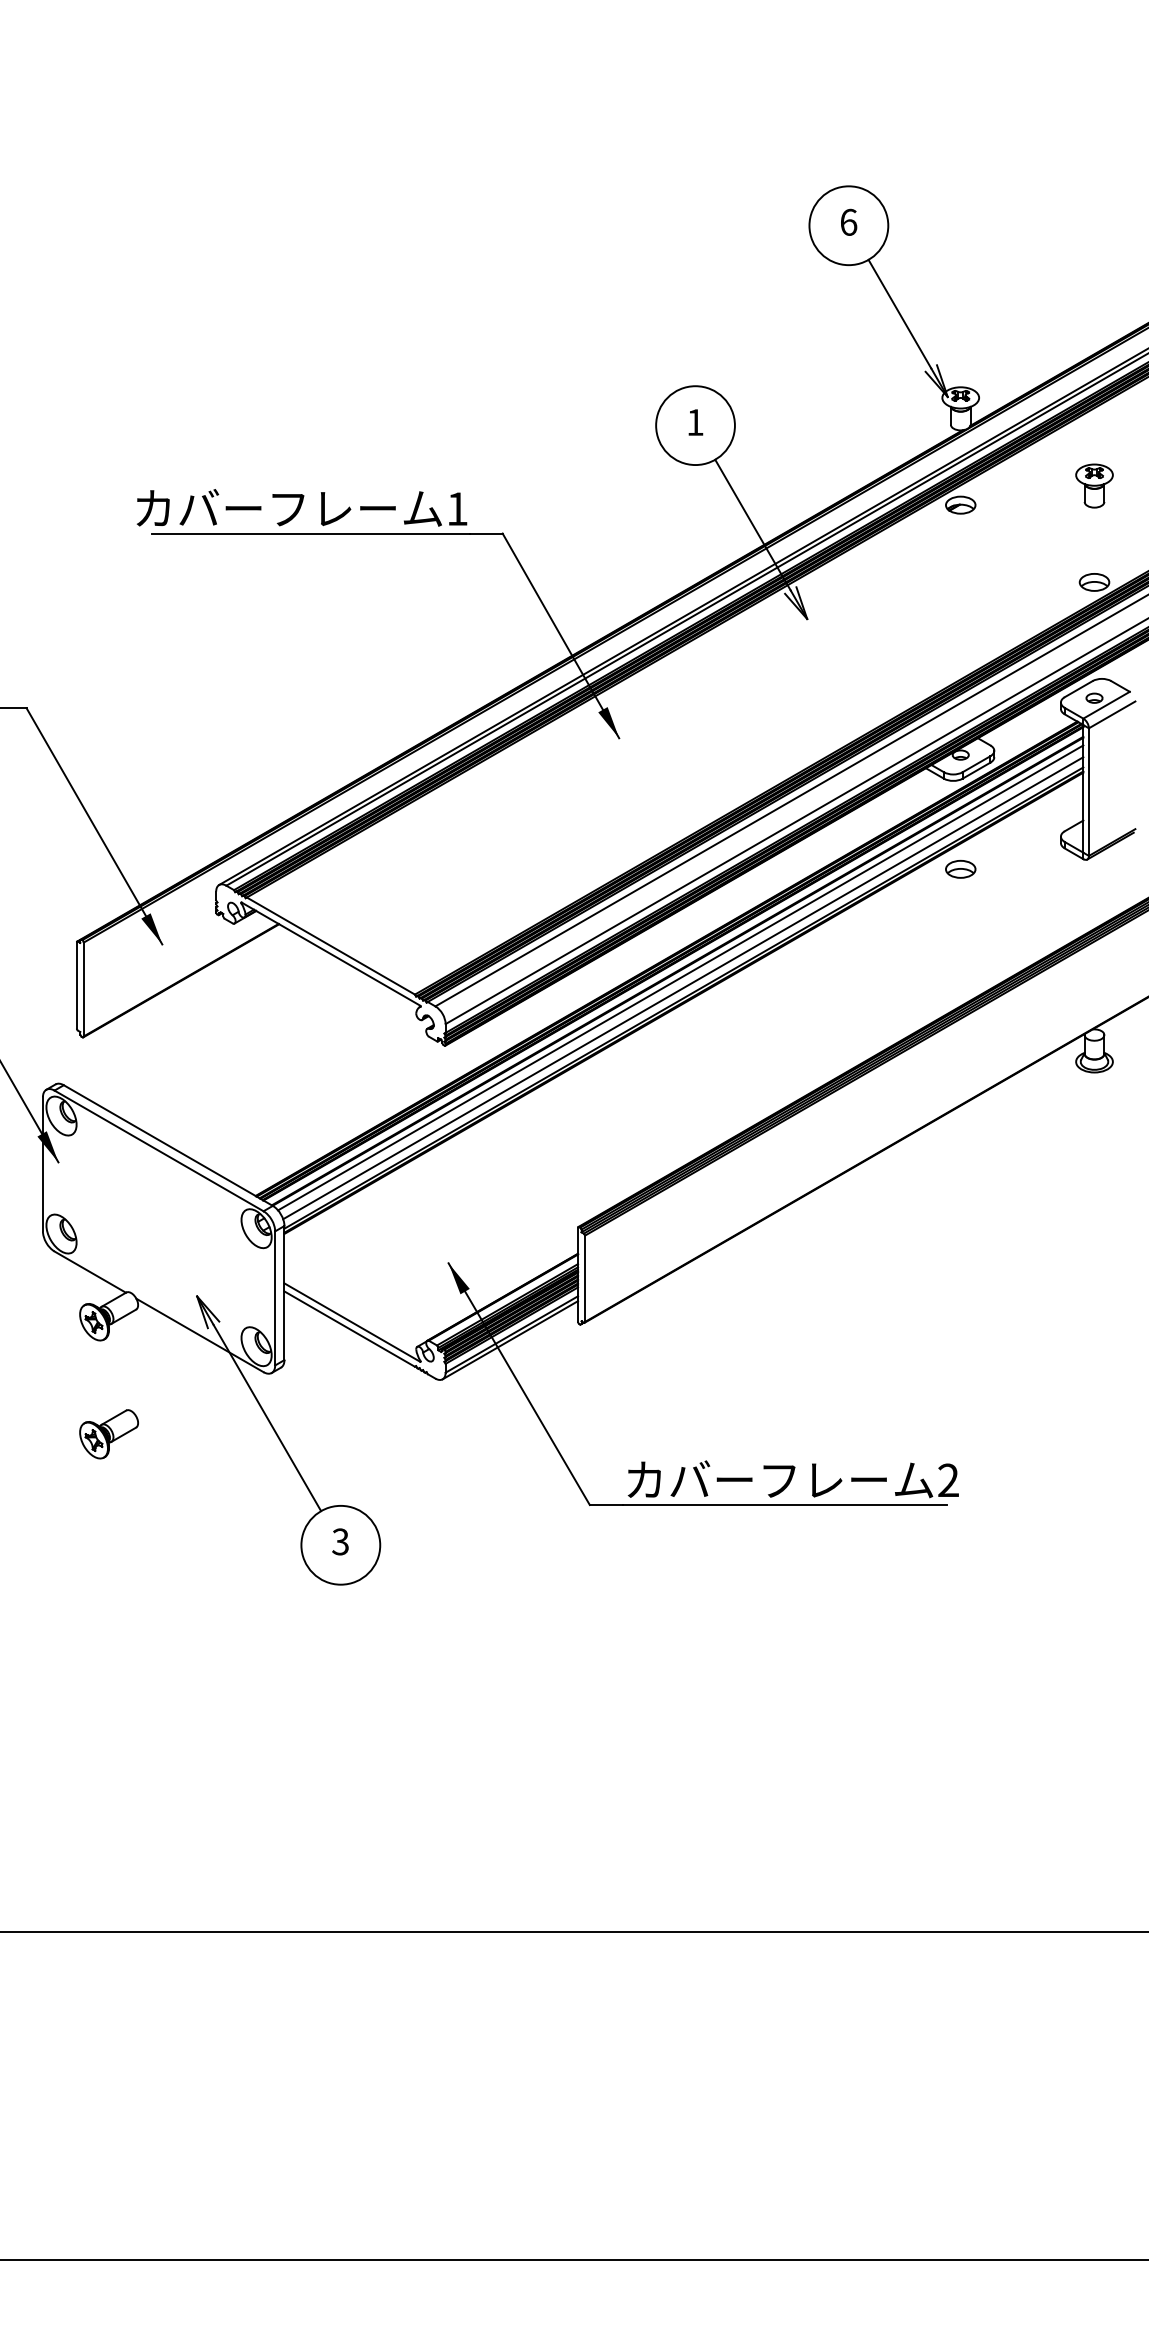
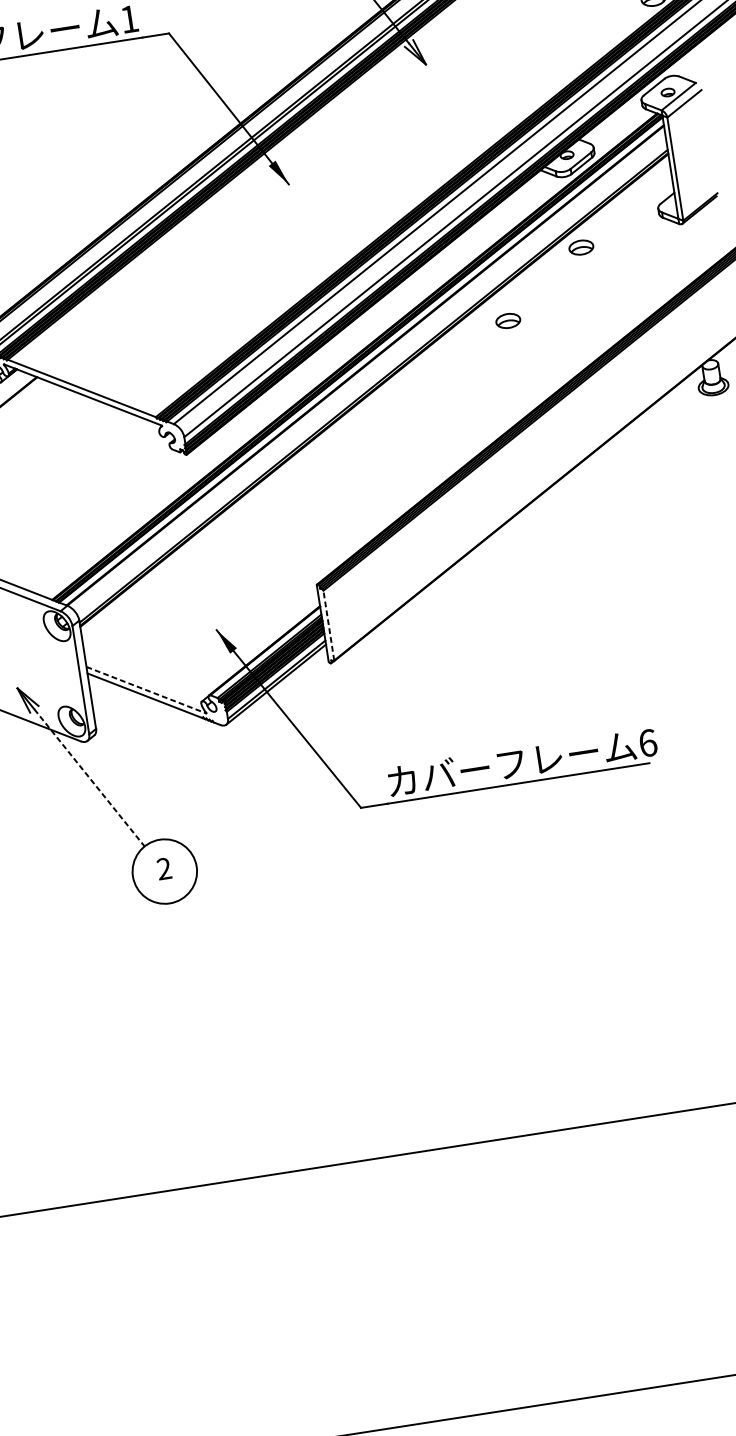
part: (858, 943) -> (507, 320), added
line: (680, 977) -> (368, 370), removed
line: (683, 988) -> (372, 378), removed
line: (584, 1278) -> (328, 625), solid -> dashed
line: (352, 1322) -> (146, 690), solid -> dashed
line: (267, 1418) -> (89, 778), solid -> dashed
text: (948, 1480) -> (647, 743), 2 -> 6
text: (340, 1542) -> (164, 869), 3 -> 2

